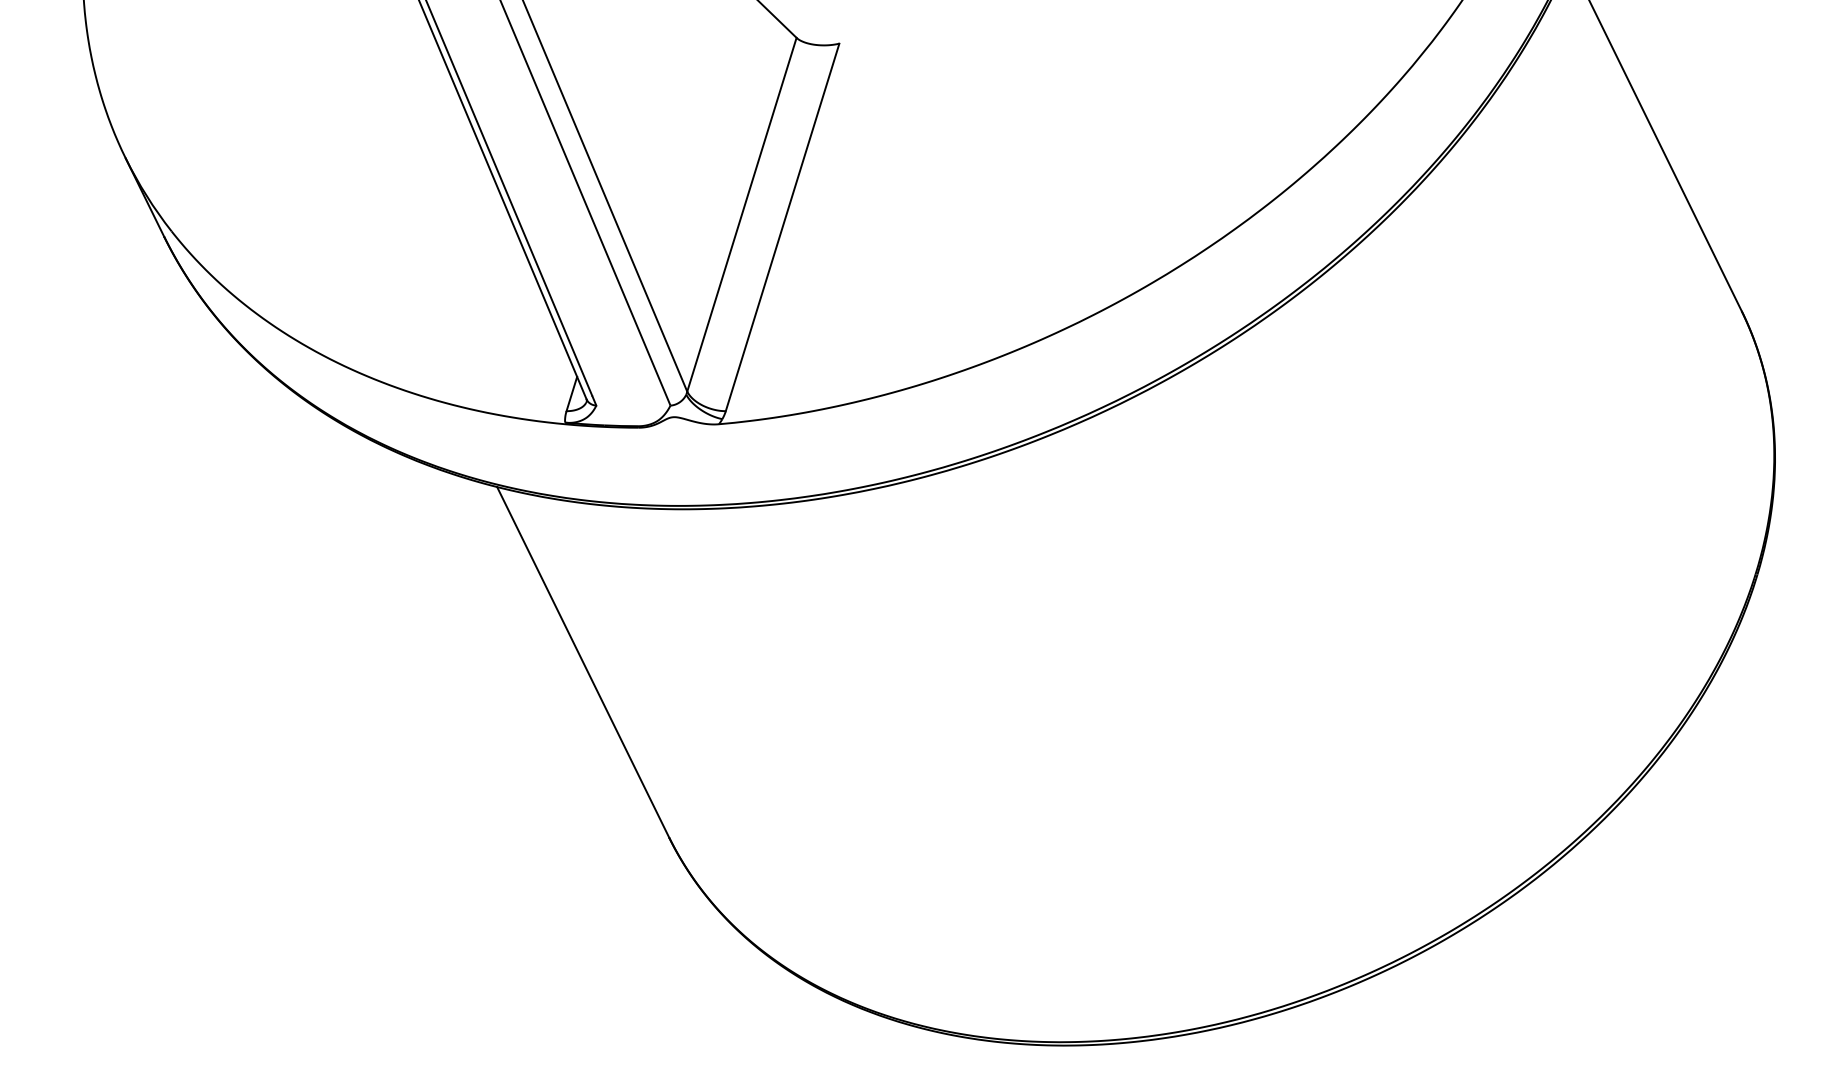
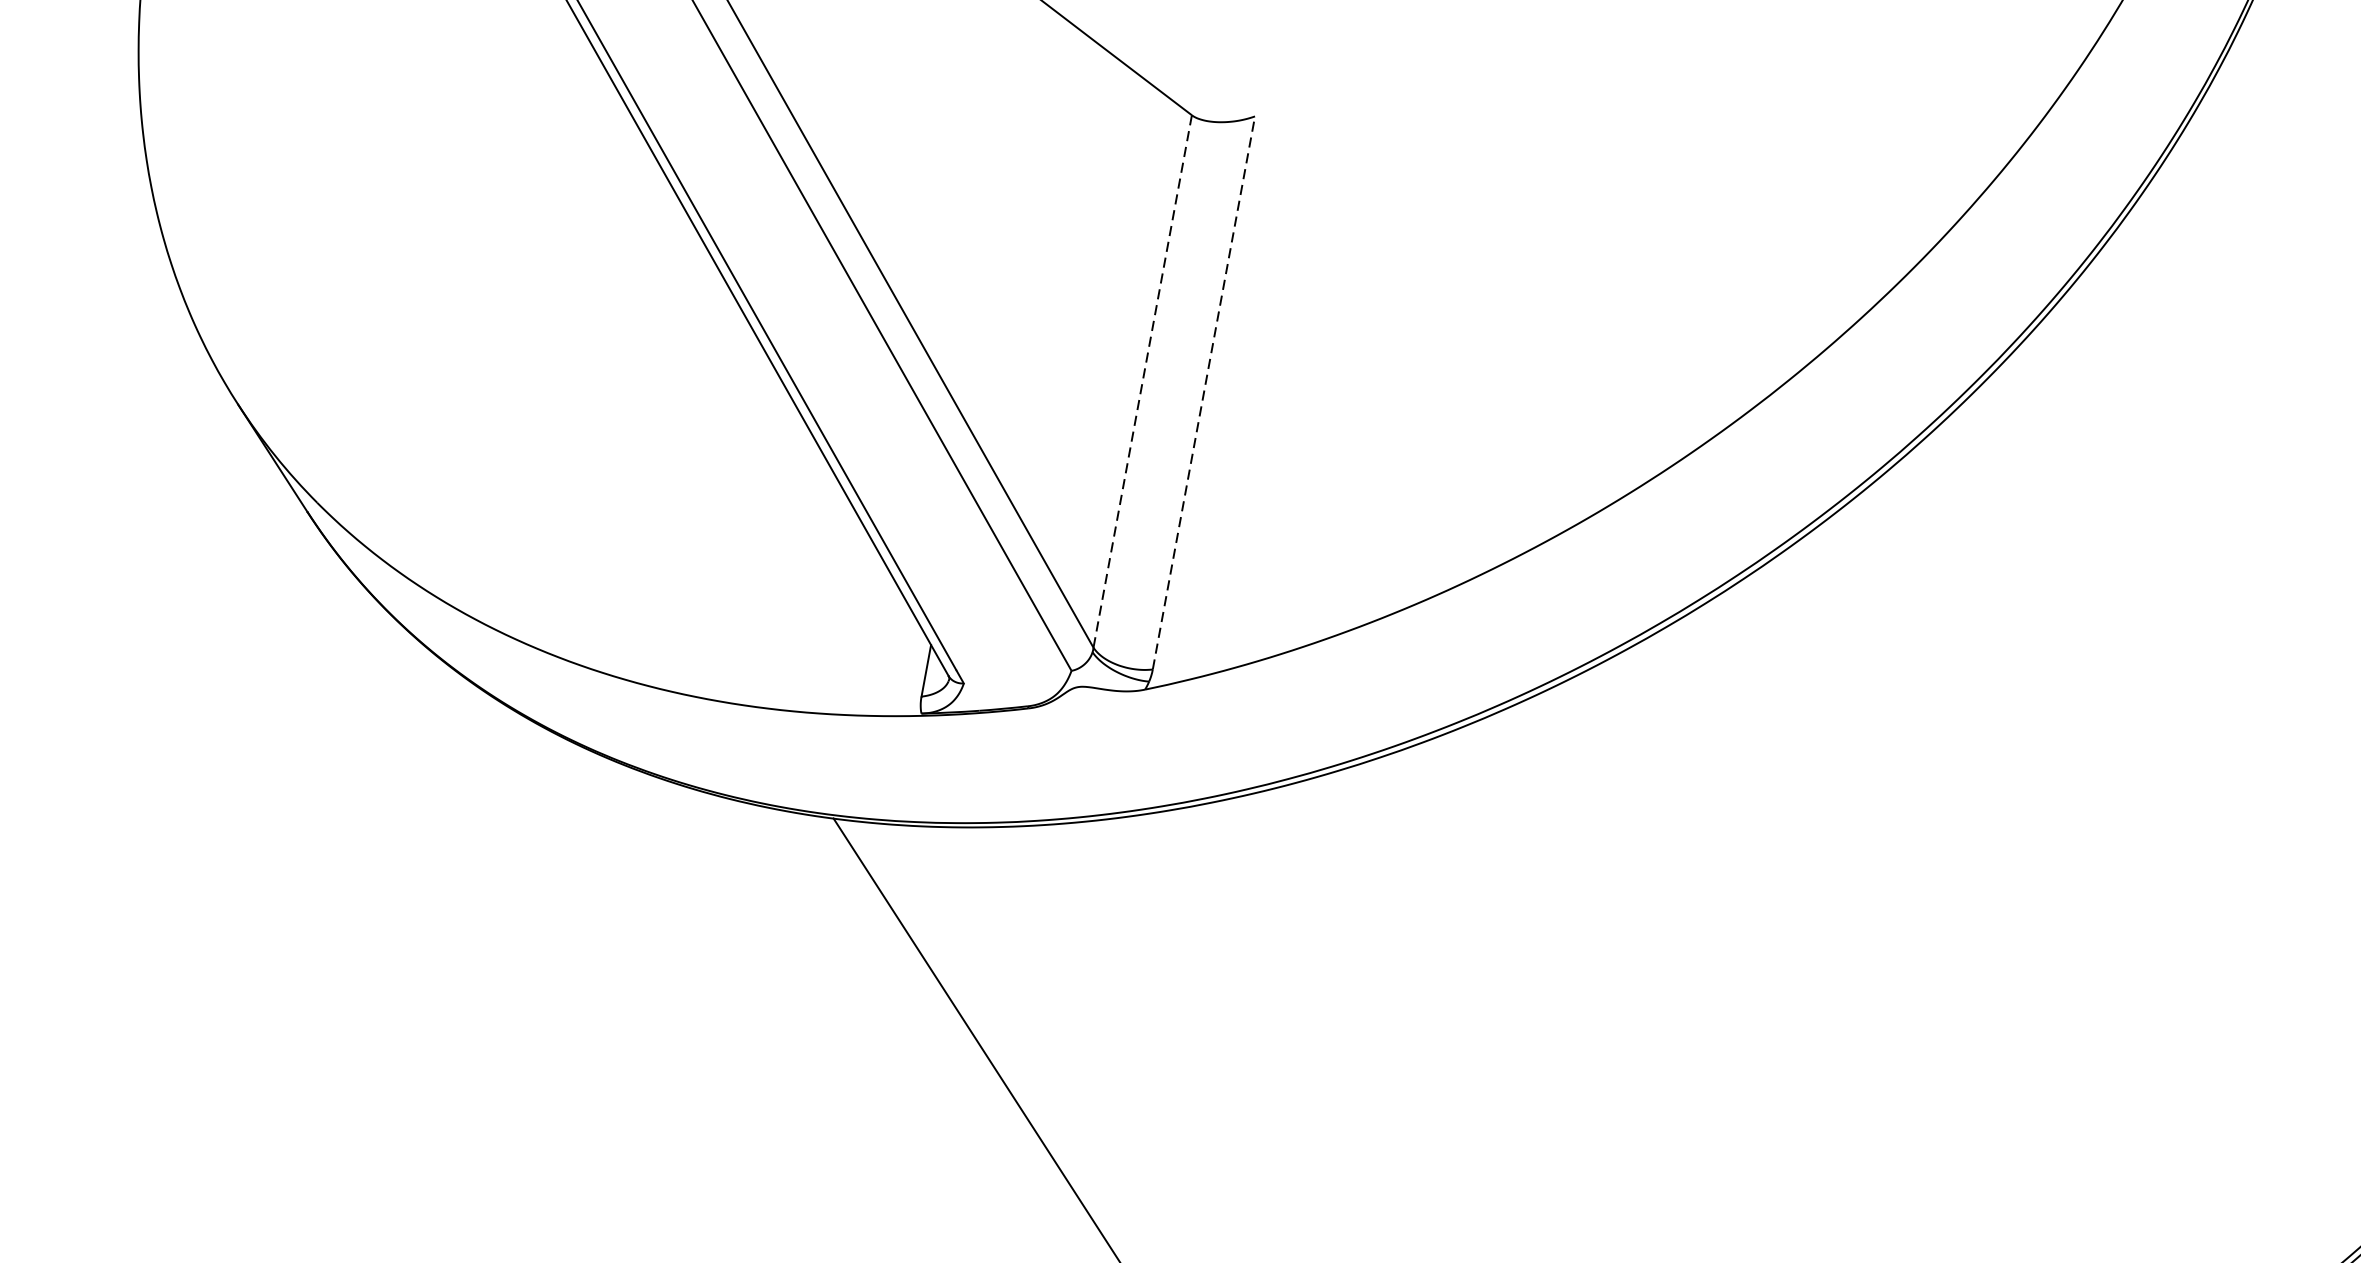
line: (741, 215) -> (1142, 382), solid -> dashed
line: (782, 226) -> (1203, 391), solid -> dashed

